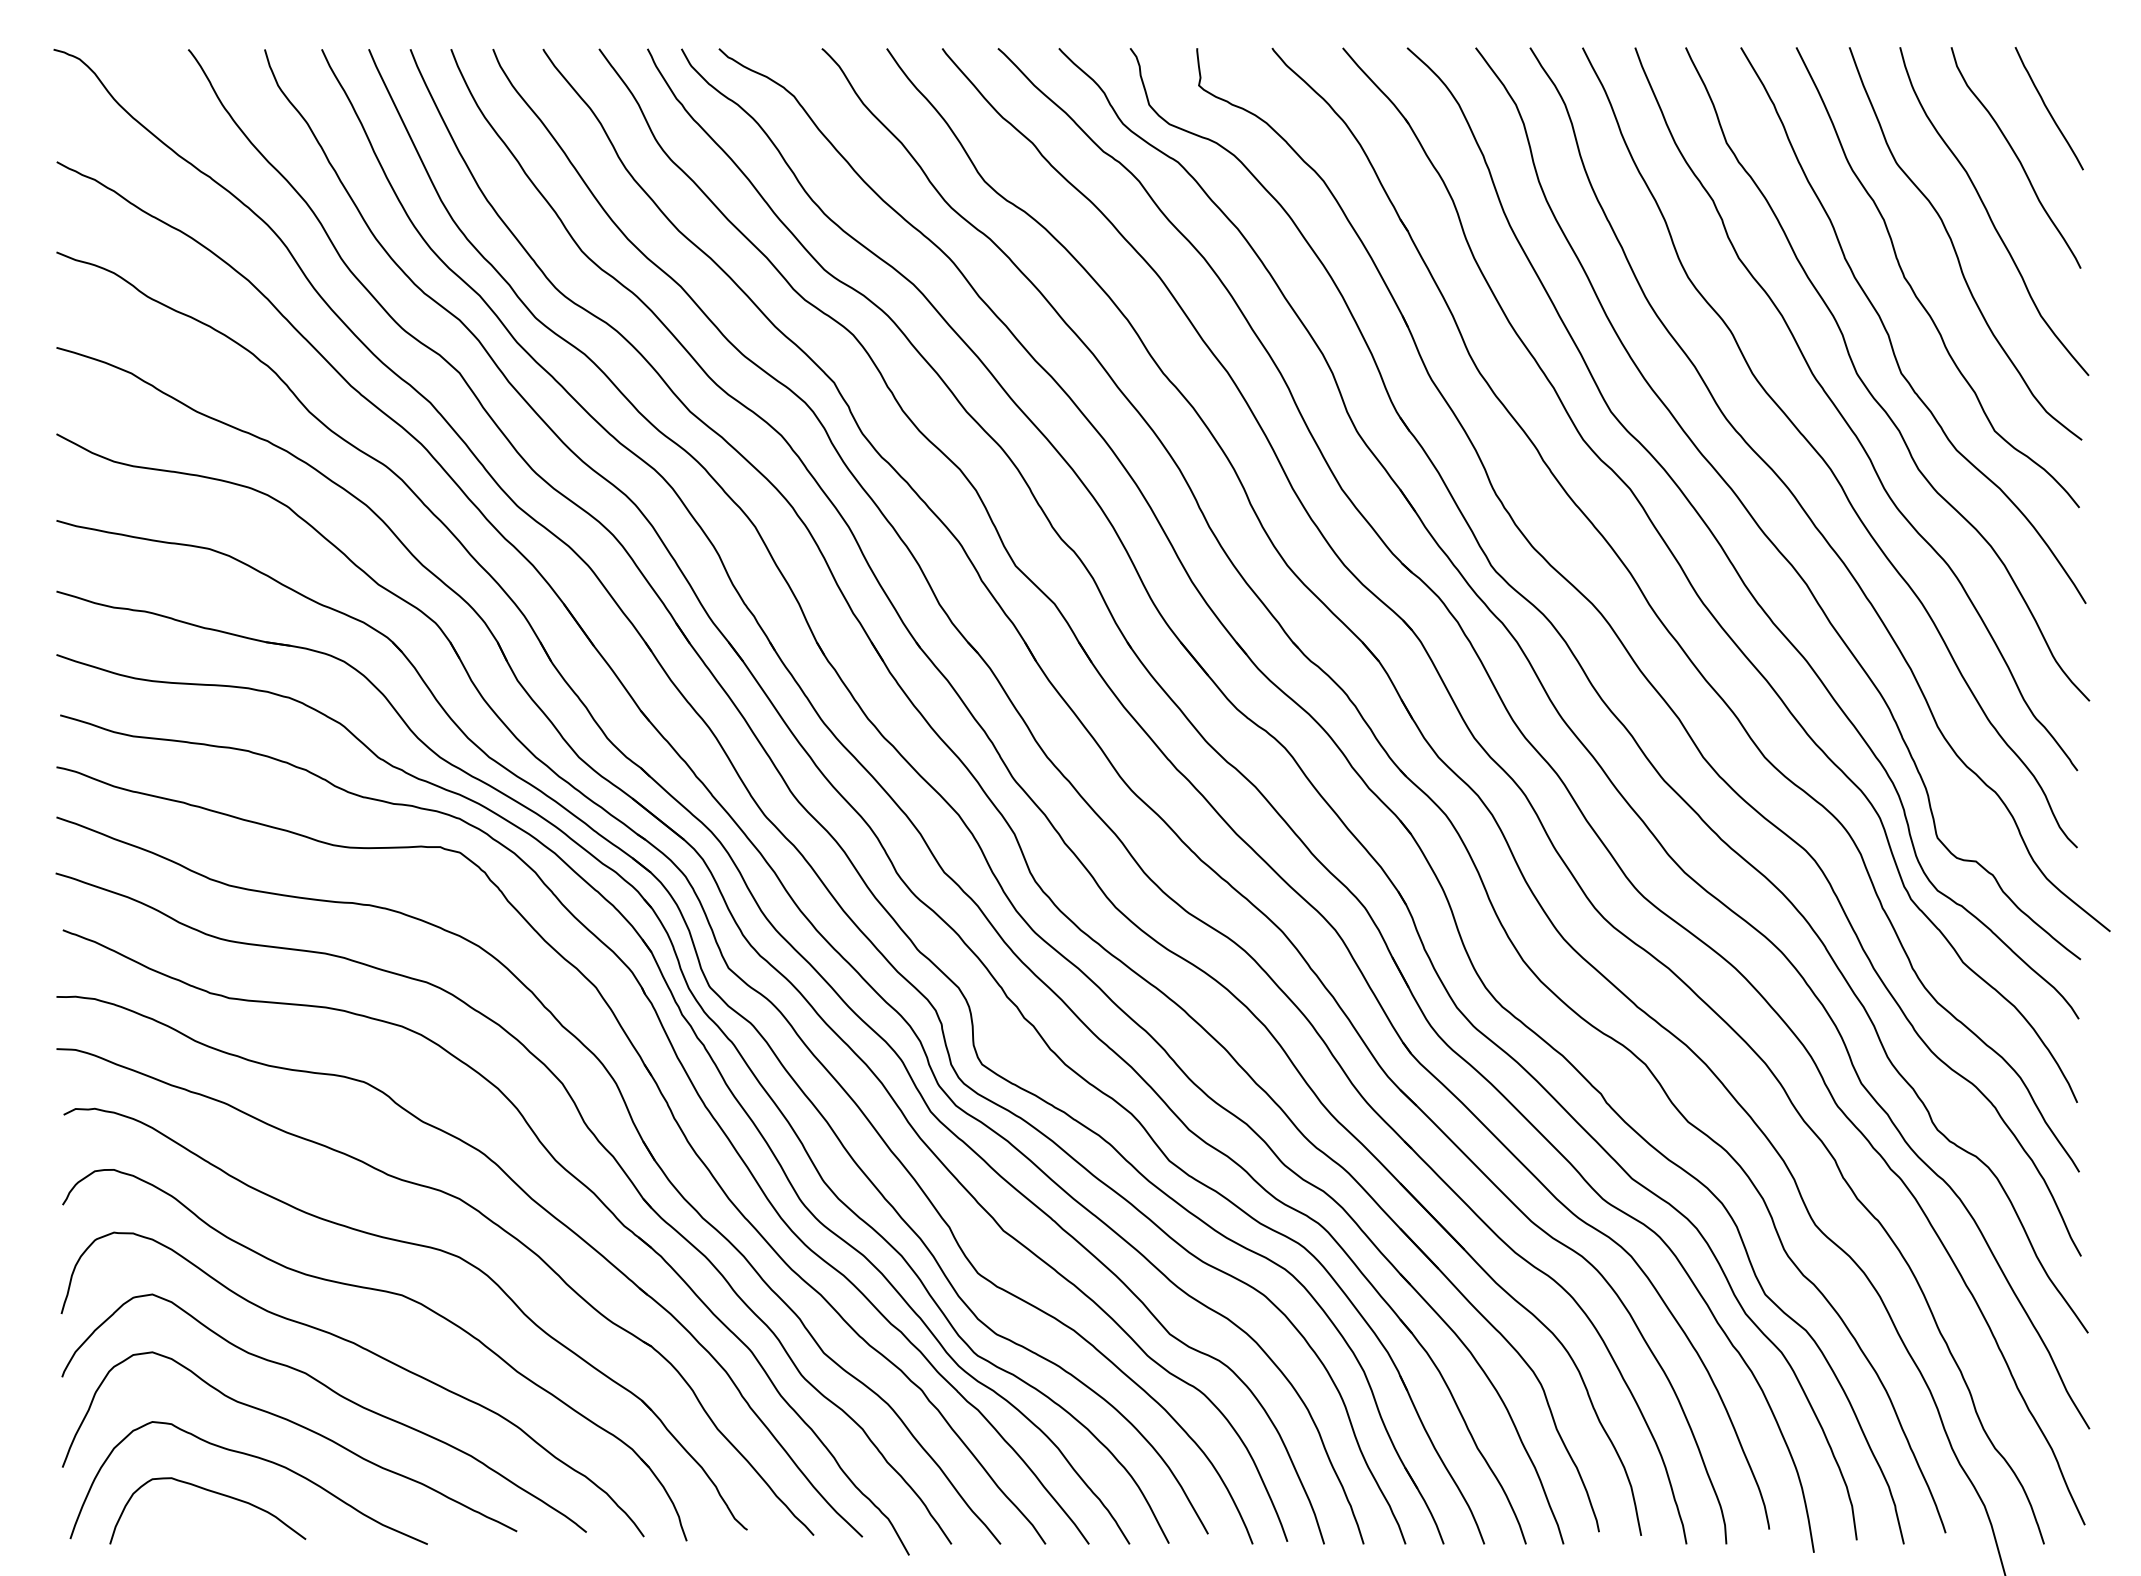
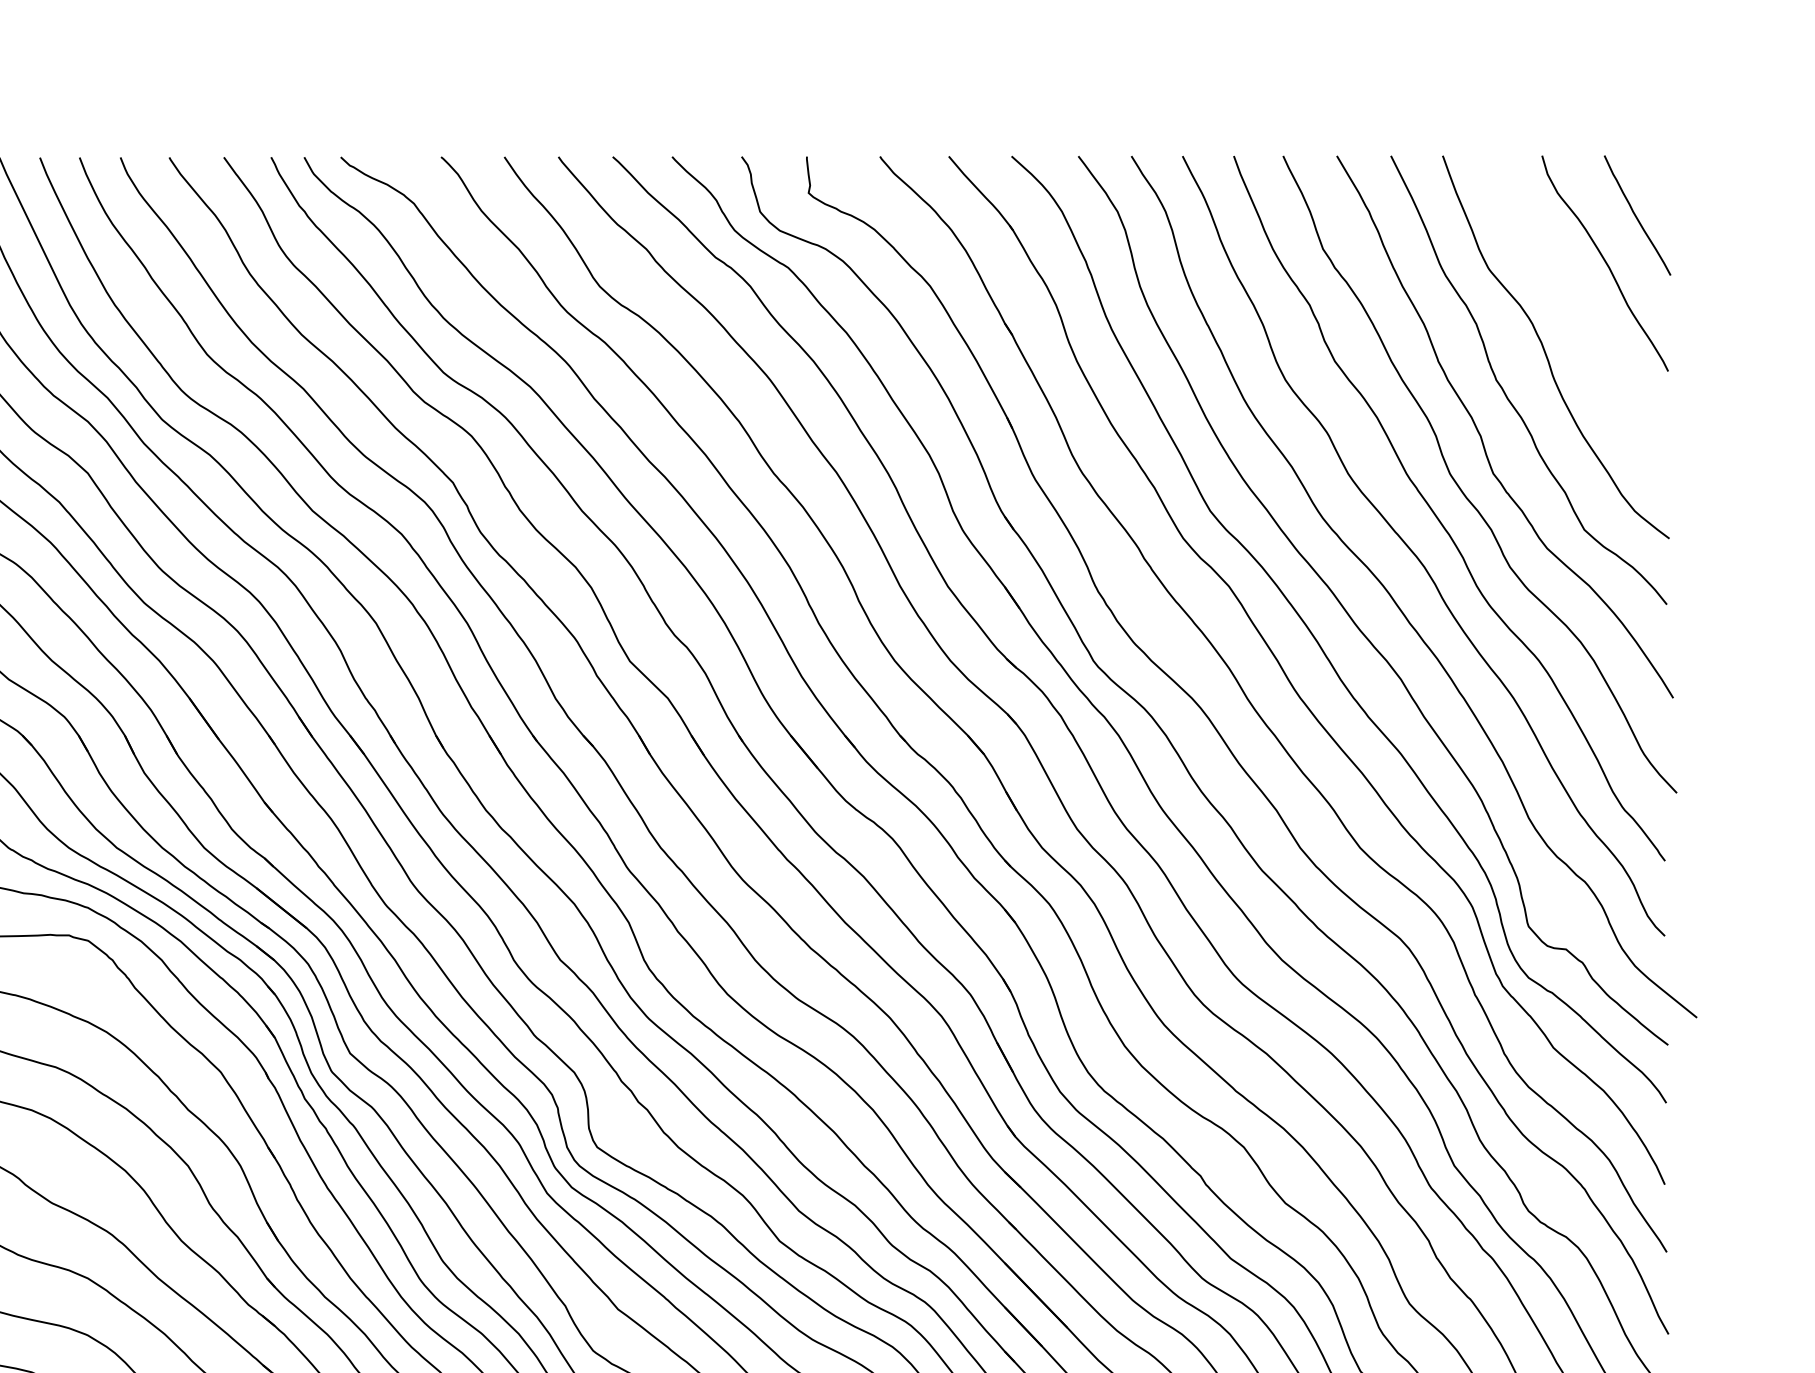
curve: (1989, 213) -> (1579, 317), removed

